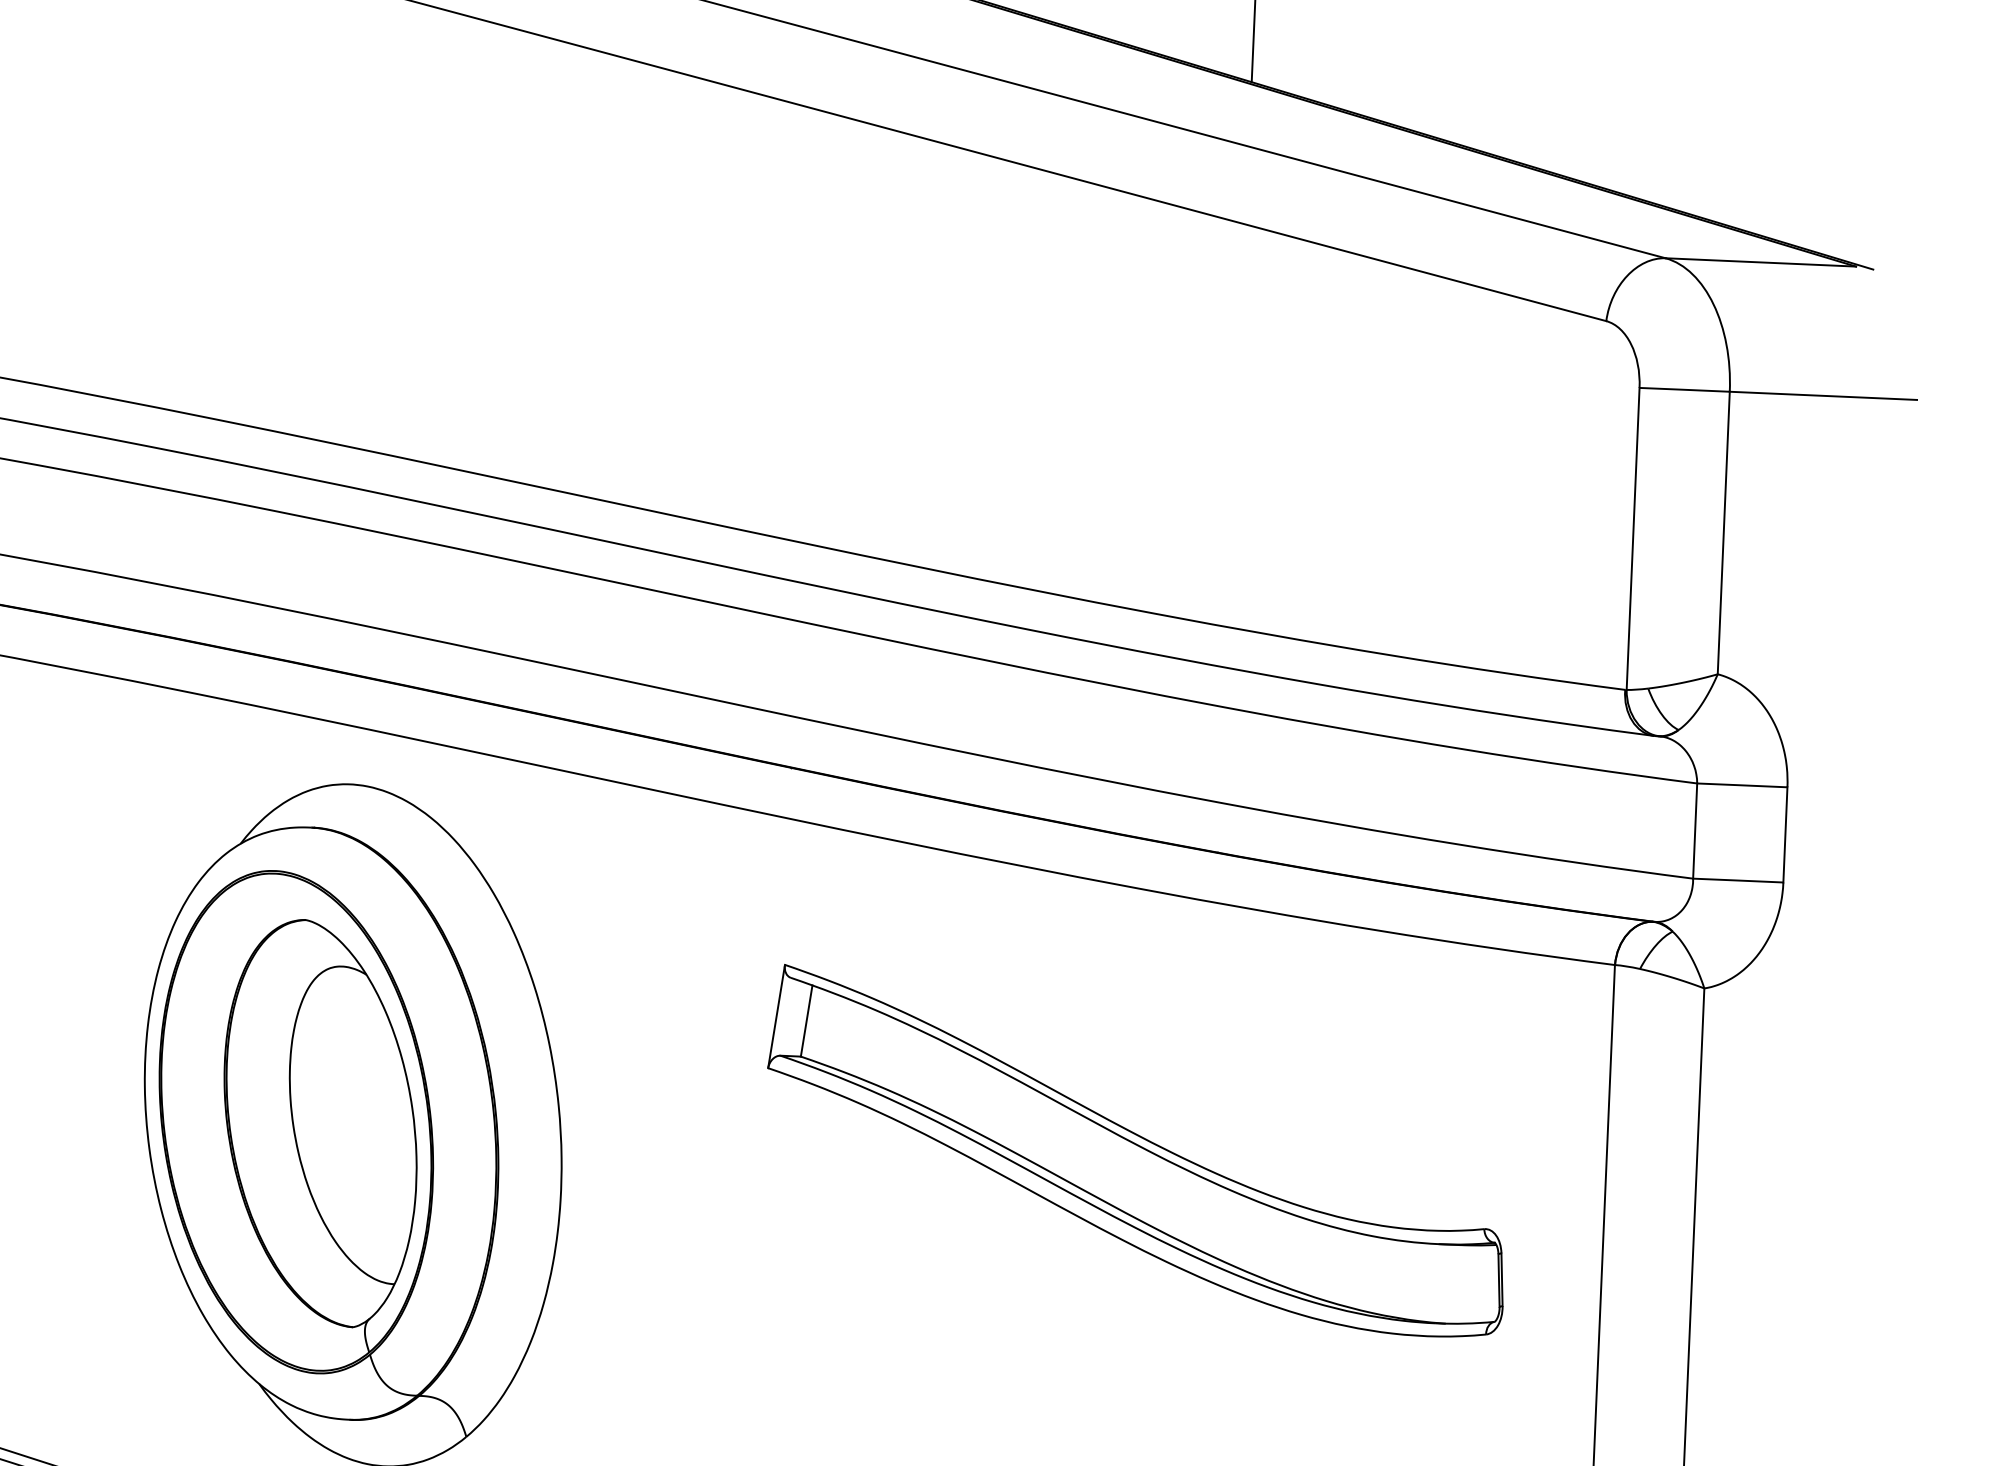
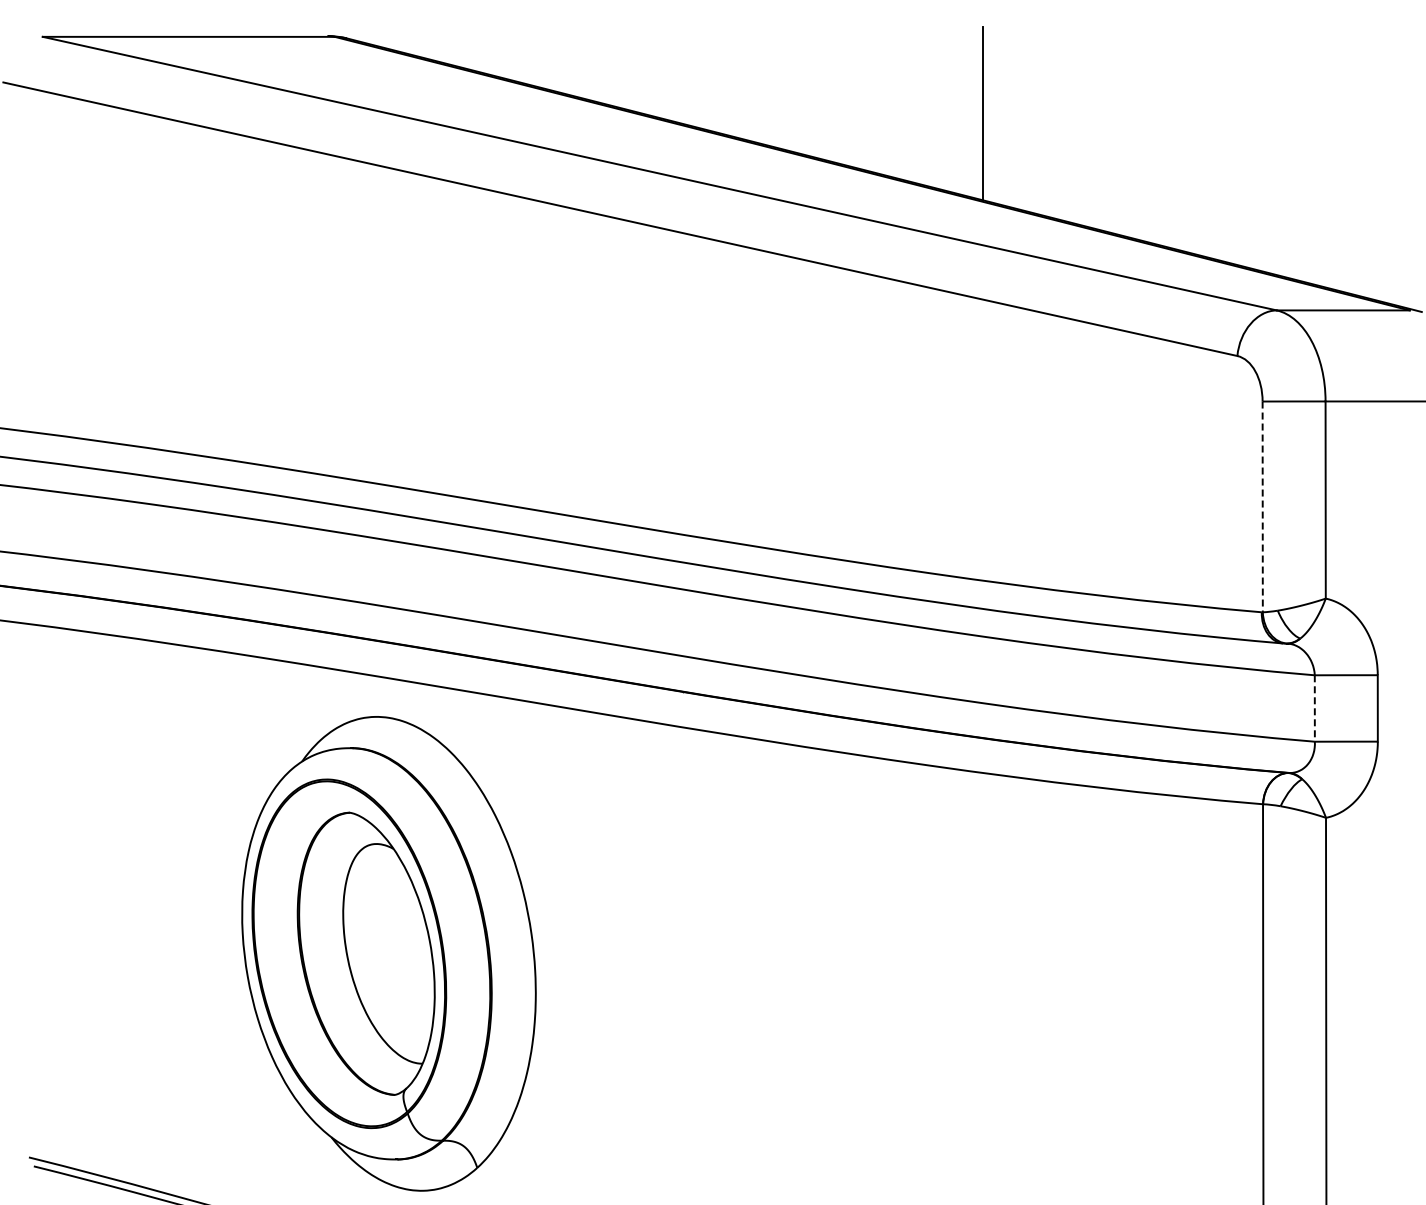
line: (1632, 539) -> (1262, 507), solid -> dashed
line: (1694, 832) -> (1314, 709), solid -> dashed
part: (1136, 1151) -> (935, 948), removed

